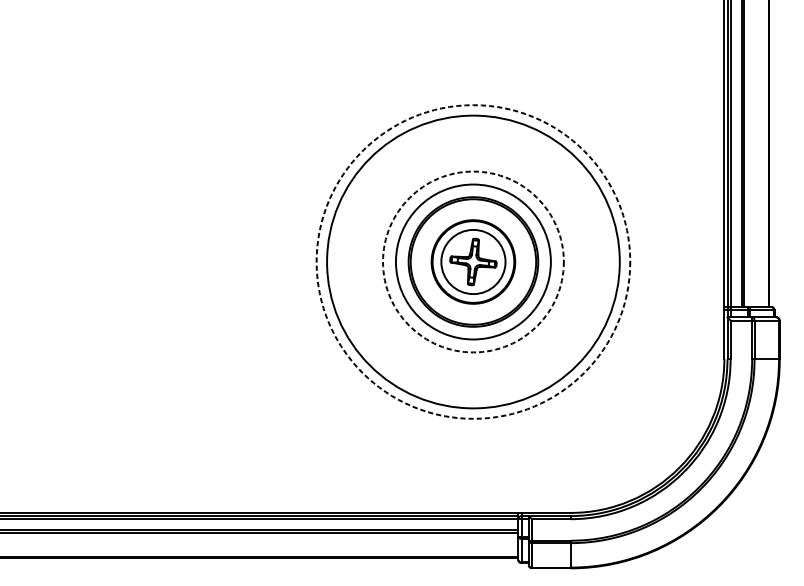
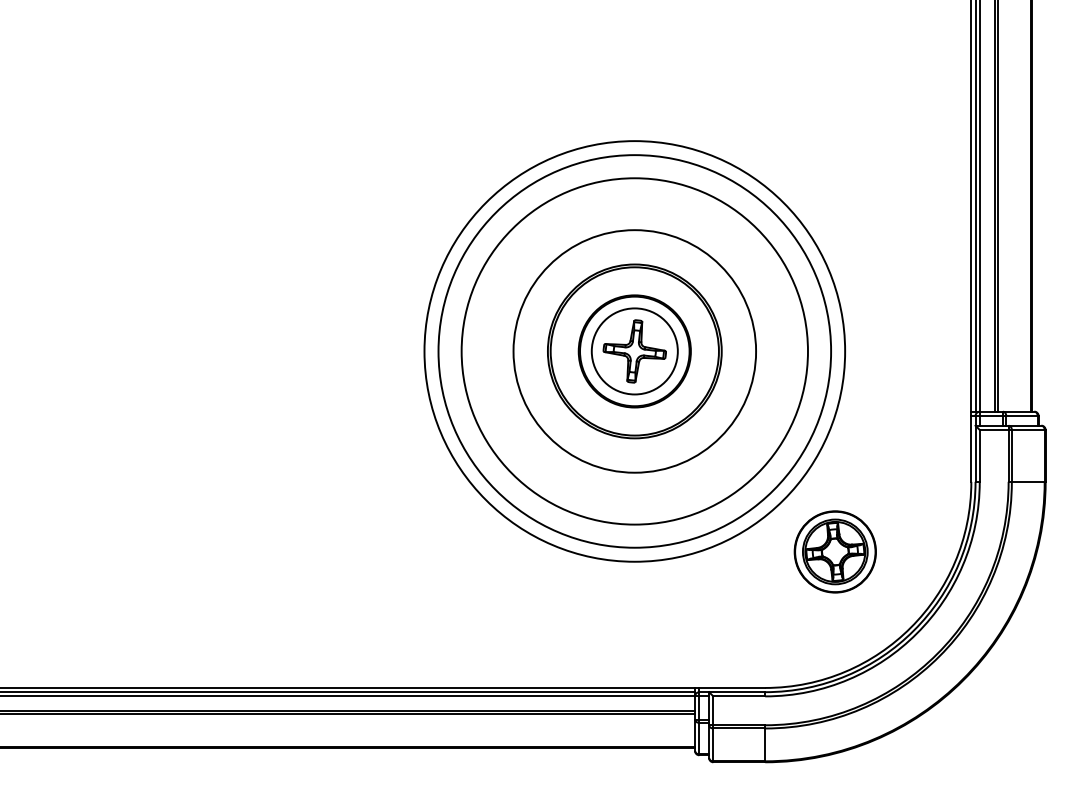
circle: (473, 262) -> (634, 351), dashed -> solid
circle: (473, 262) -> (634, 351), dashed -> solid
circle: (473, 262) -> (634, 351), size x1.67
part: (622, 411) -> (834, 551), added

